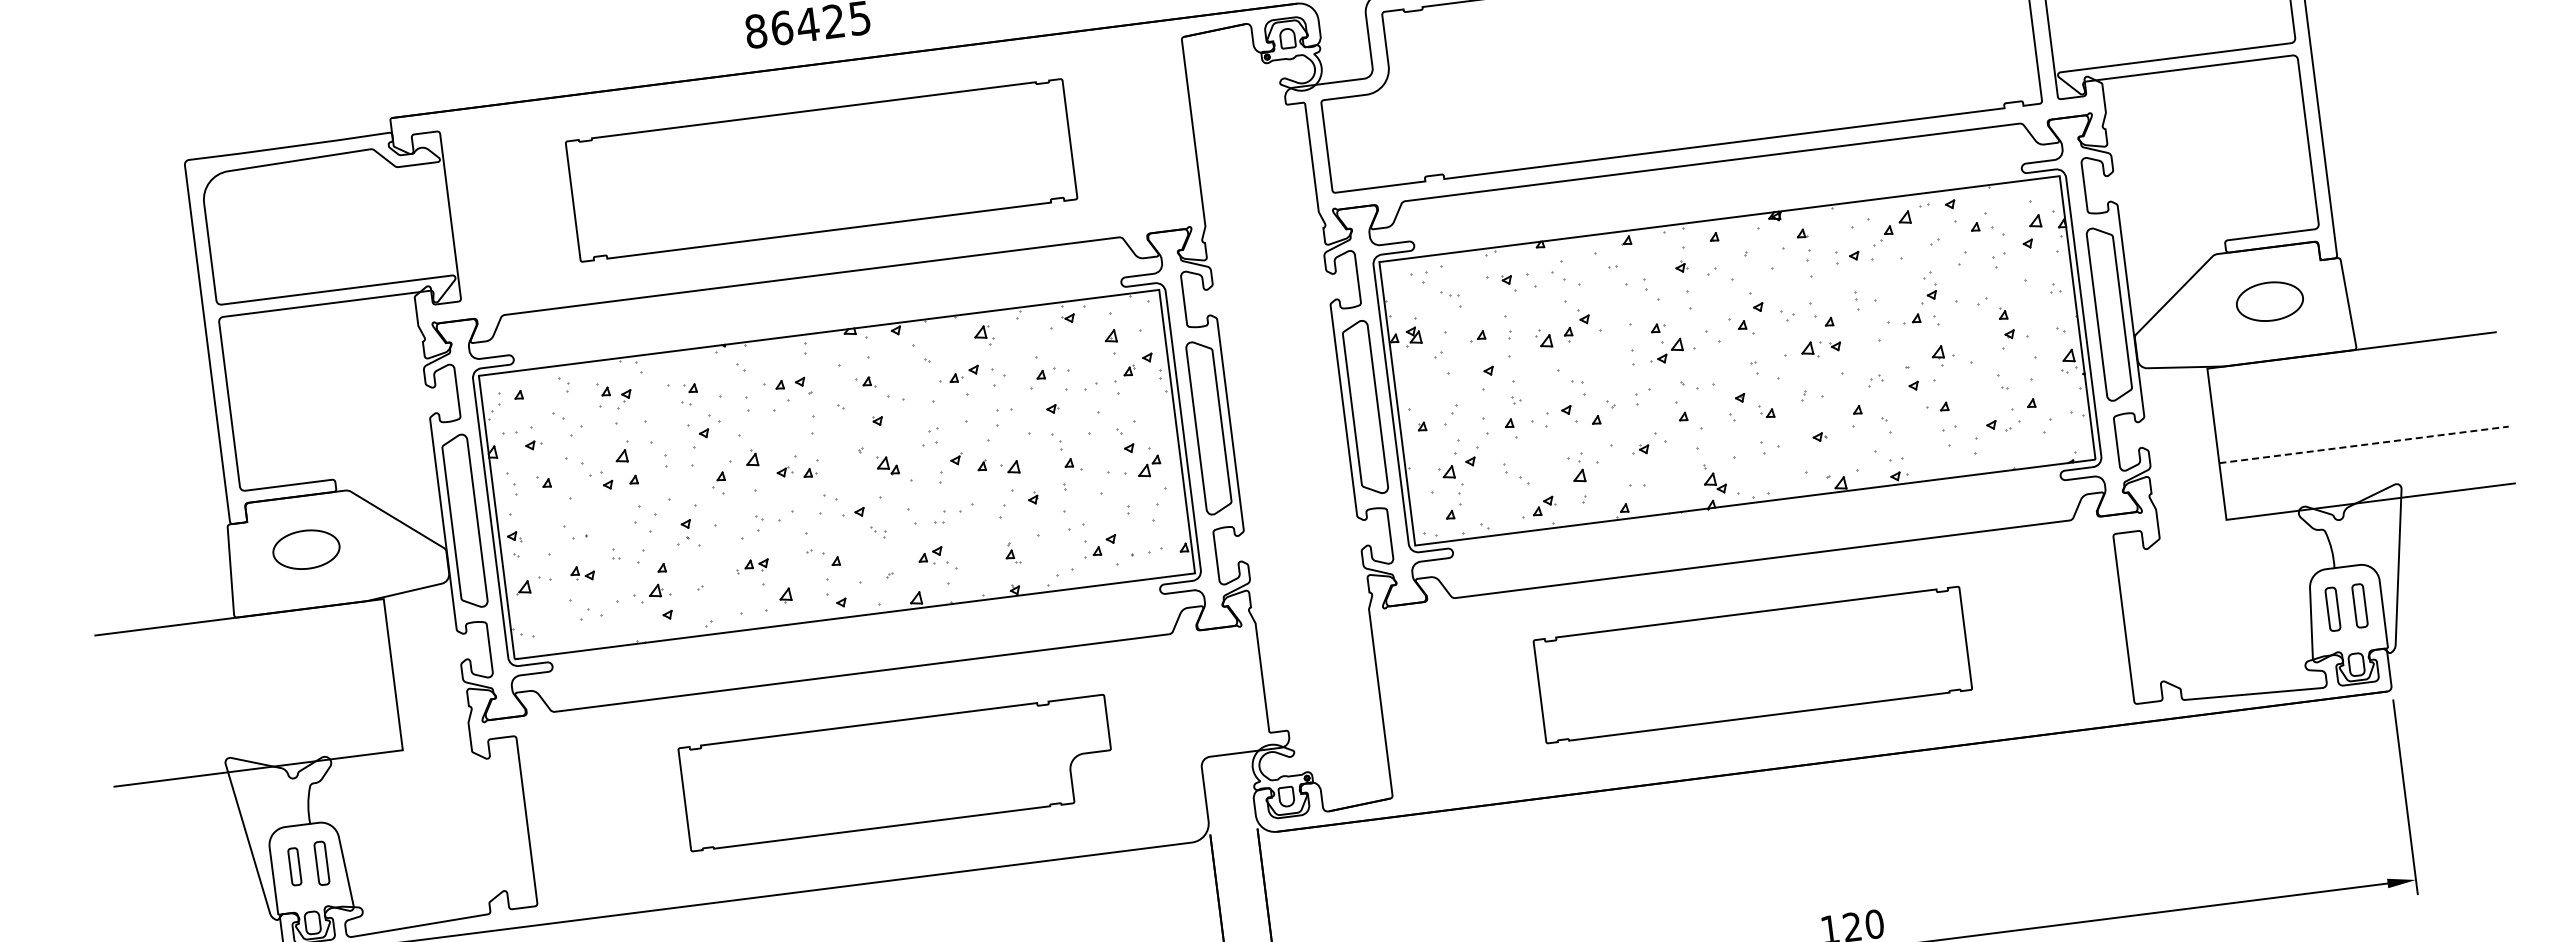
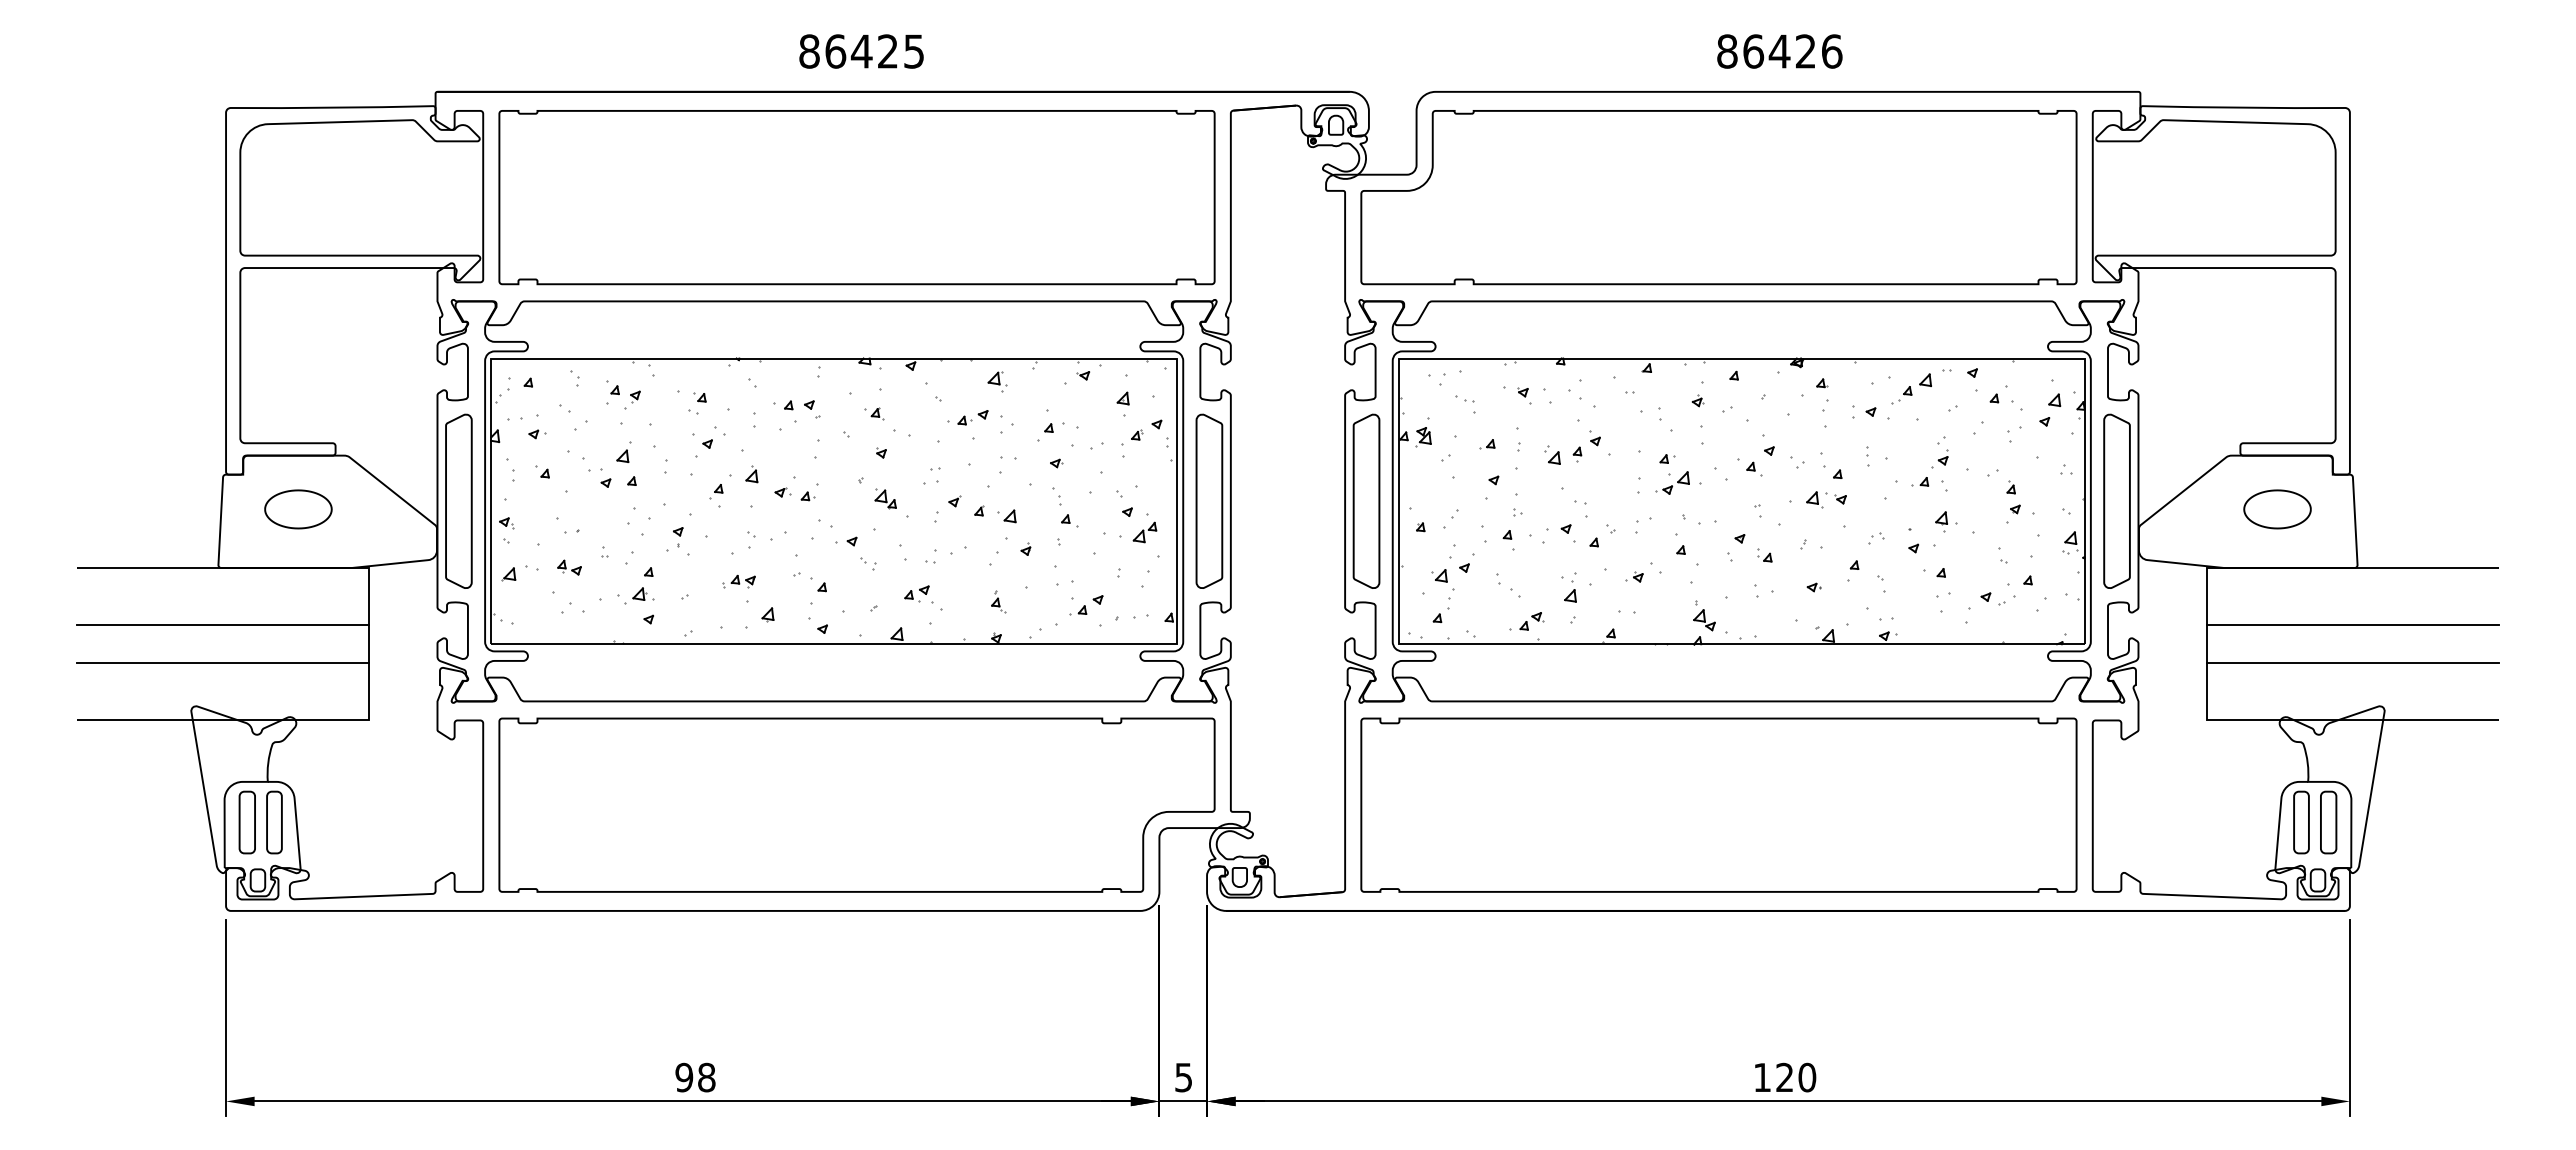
part: (821, 170) -> (856, 197), size x1.43
line: (2358, 407) -> (2352, 625), added
line: (2363, 445) -> (2352, 663), dashed -> solid
part: (2359, 605) -> (2328, 822), size x1.43
part: (2332, 609) -> (2301, 822), size x1.43
part: (1752, 664) -> (1718, 804), size x1.67
line: (245, 674) -> (222, 625), added
line: (250, 712) -> (222, 663), added
part: (897, 772) -> (856, 804), size x1.67
part: (321, 863) -> (274, 822), size x1.43
part: (294, 866) -> (246, 822), size x1.67

